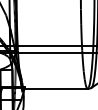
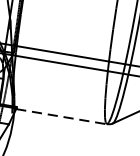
line: (56, 88) -> (62, 116), solid -> dashed

